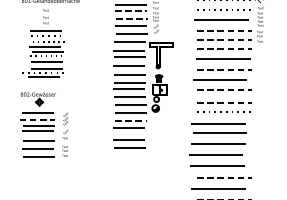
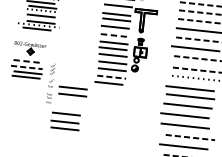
line: (130, 74) -> (115, 35), solid -> dashed
line: (38, 113) -> (28, 61), solid -> dashed
part: (129, 143) -> (73, 91), moved
part: (38, 148) -> (65, 121), moved

